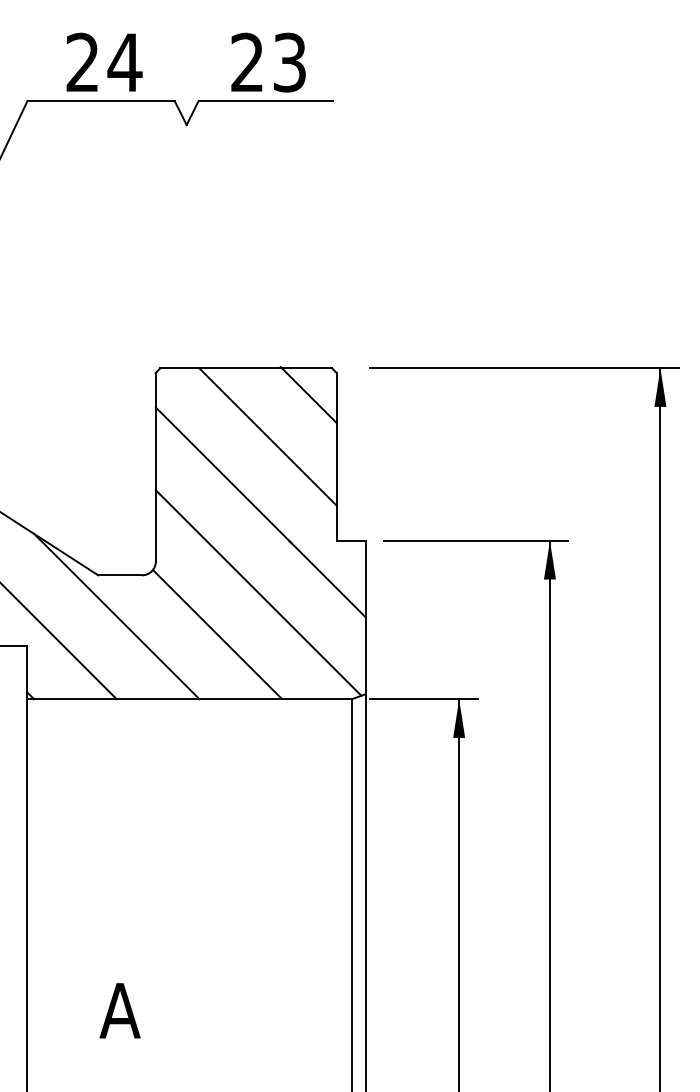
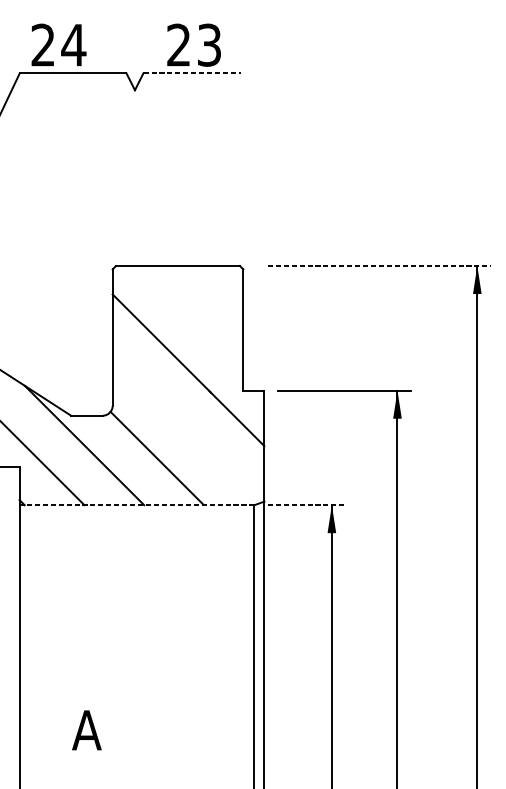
text: (104, 61) -> (58, 44), moved
line: (266, 101) -> (192, 73), solid -> dashed
line: (525, 368) -> (379, 266), solid -> dashed
line: (308, 394) -> (223, 285), removed
line: (267, 436) -> (193, 315), removed
line: (258, 592) -> (186, 428), removed
line: (189, 699) -> (137, 505), solid -> dashed
line: (424, 699) -> (306, 505), solid -> dashed

